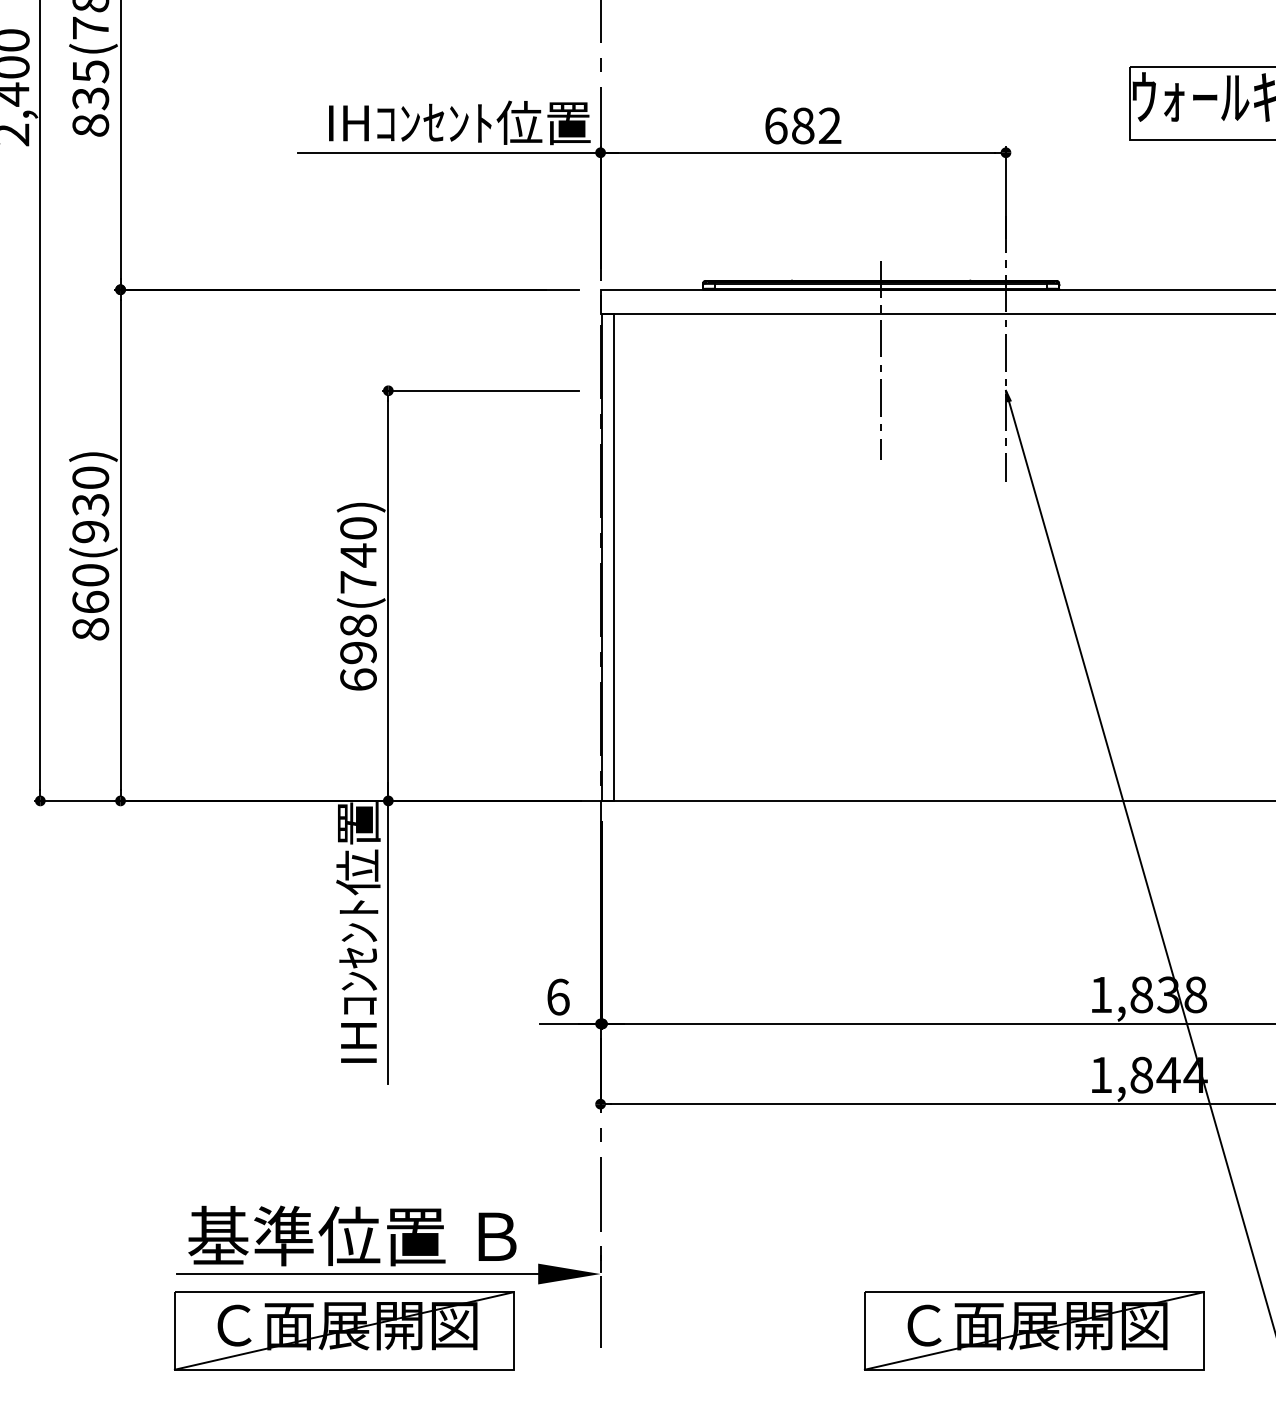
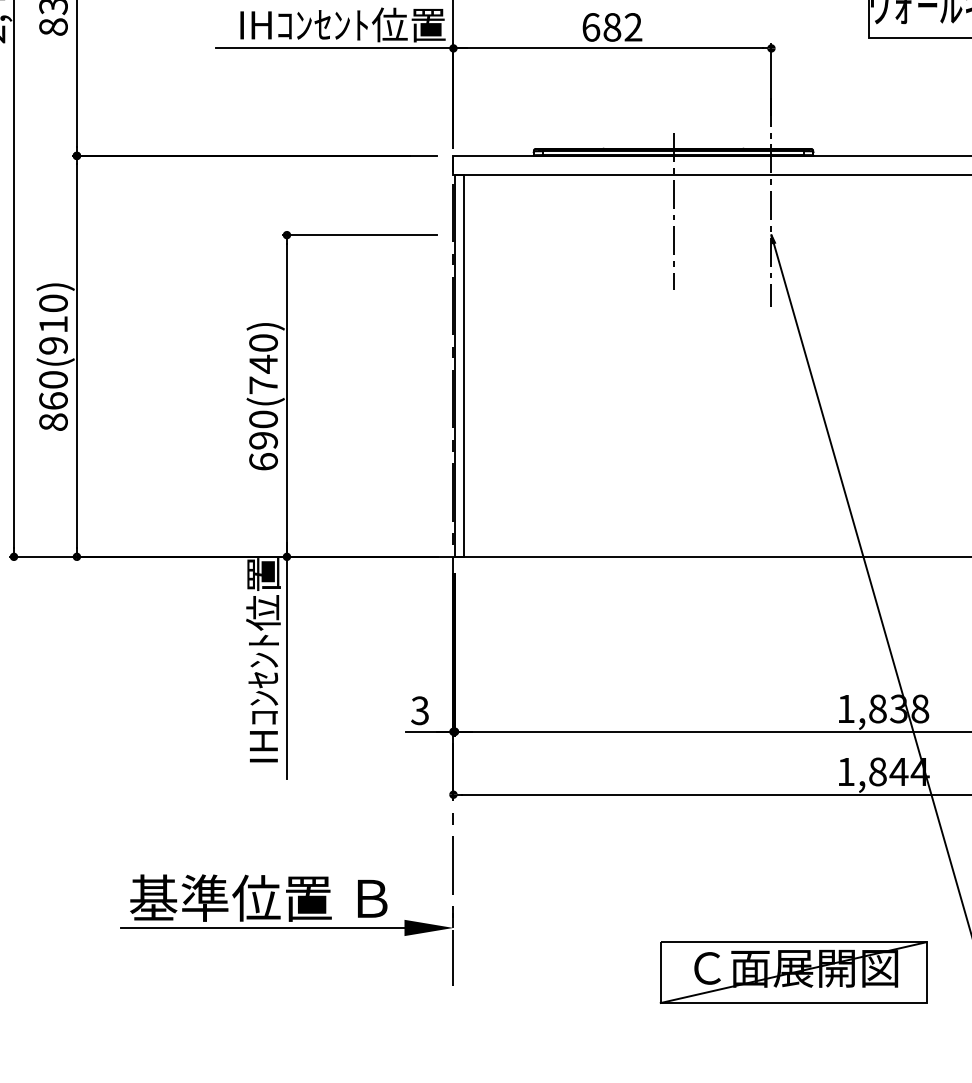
text: (90, 505) -> (53, 325), 860(930) -> 860(910)
text: (358, 625) -> (263, 419), 698(740) -> 690(740)
text: (557, 996) -> (419, 710), 6 -> 3
part: (343, 1330) -> (251, 972), removed

